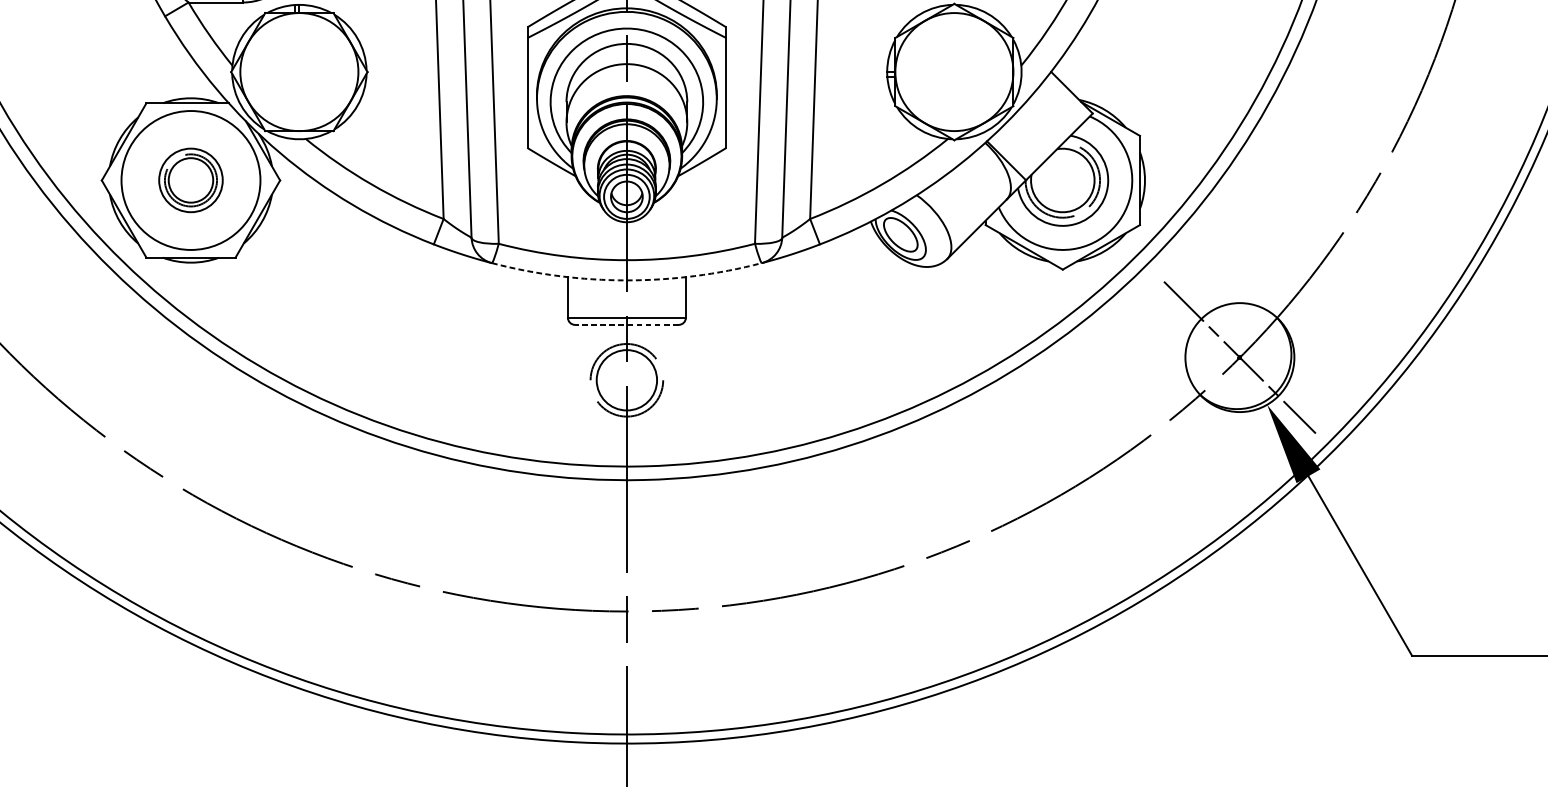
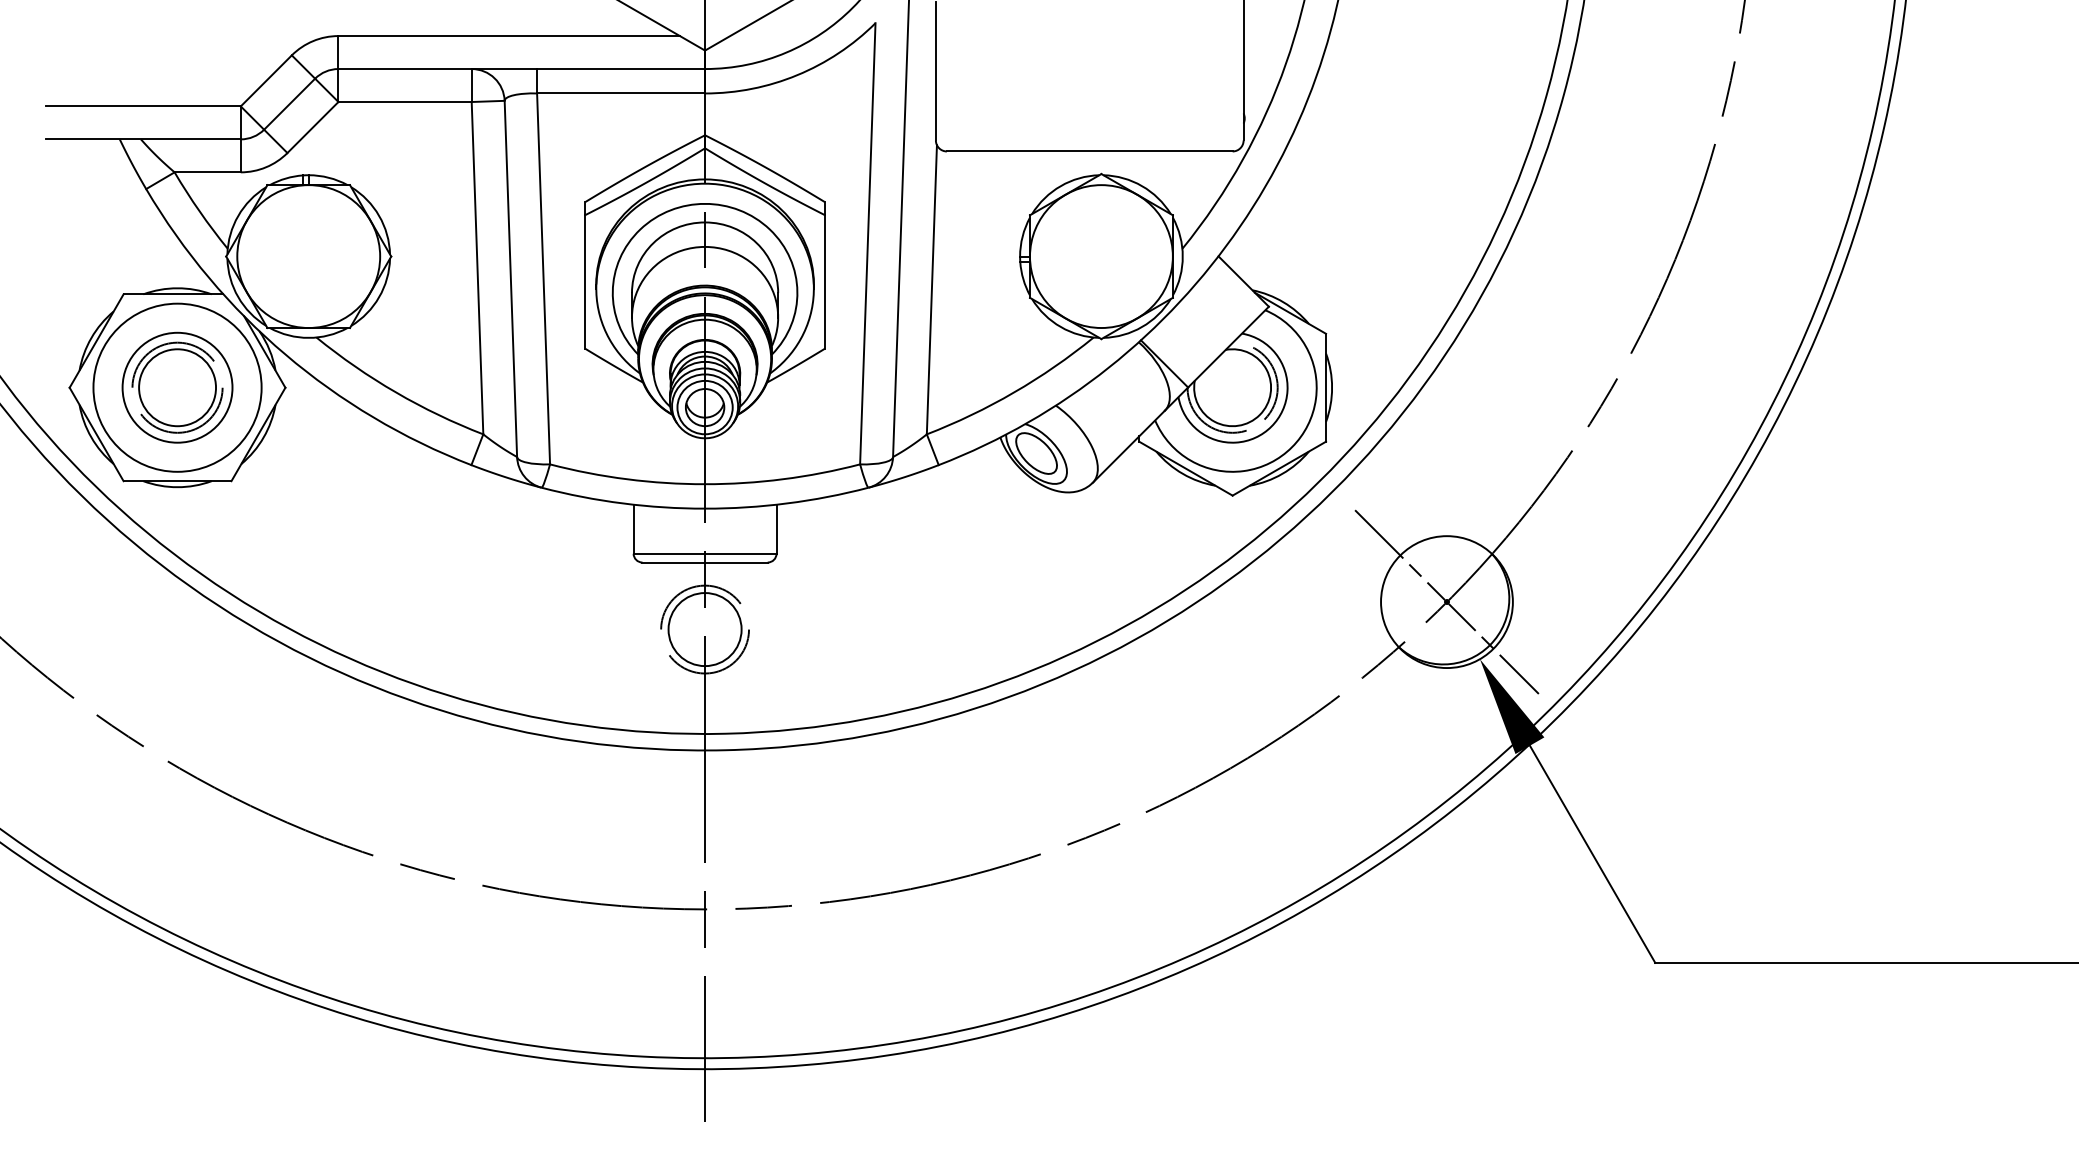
part: (190, 180) -> (177, 387), size x1.43
arc: (627, 280) -> (705, 508), dashed -> solid
line: (627, 324) -> (705, 562), dashed -> solid

